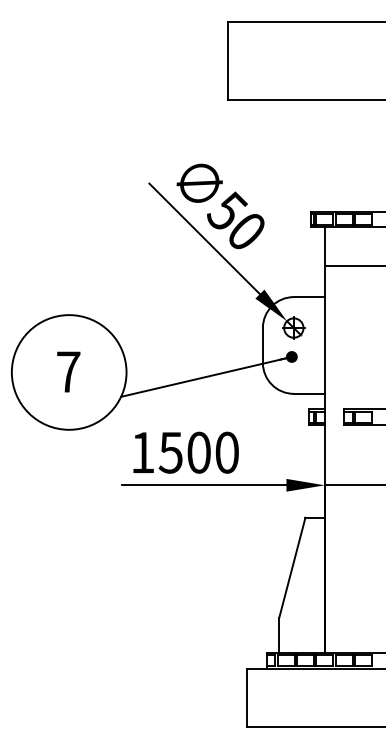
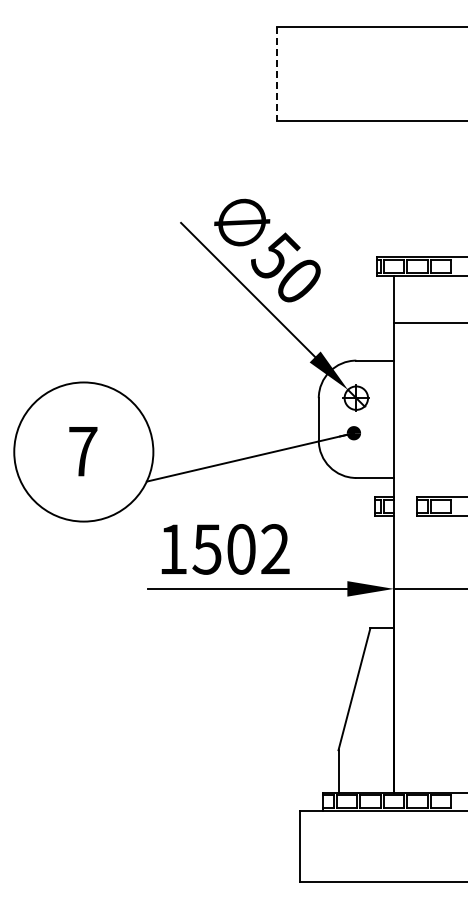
line: (228, 61) -> (276, 74), solid -> dashed
text: (227, 452) -> (275, 549), 1500 -> 1502

